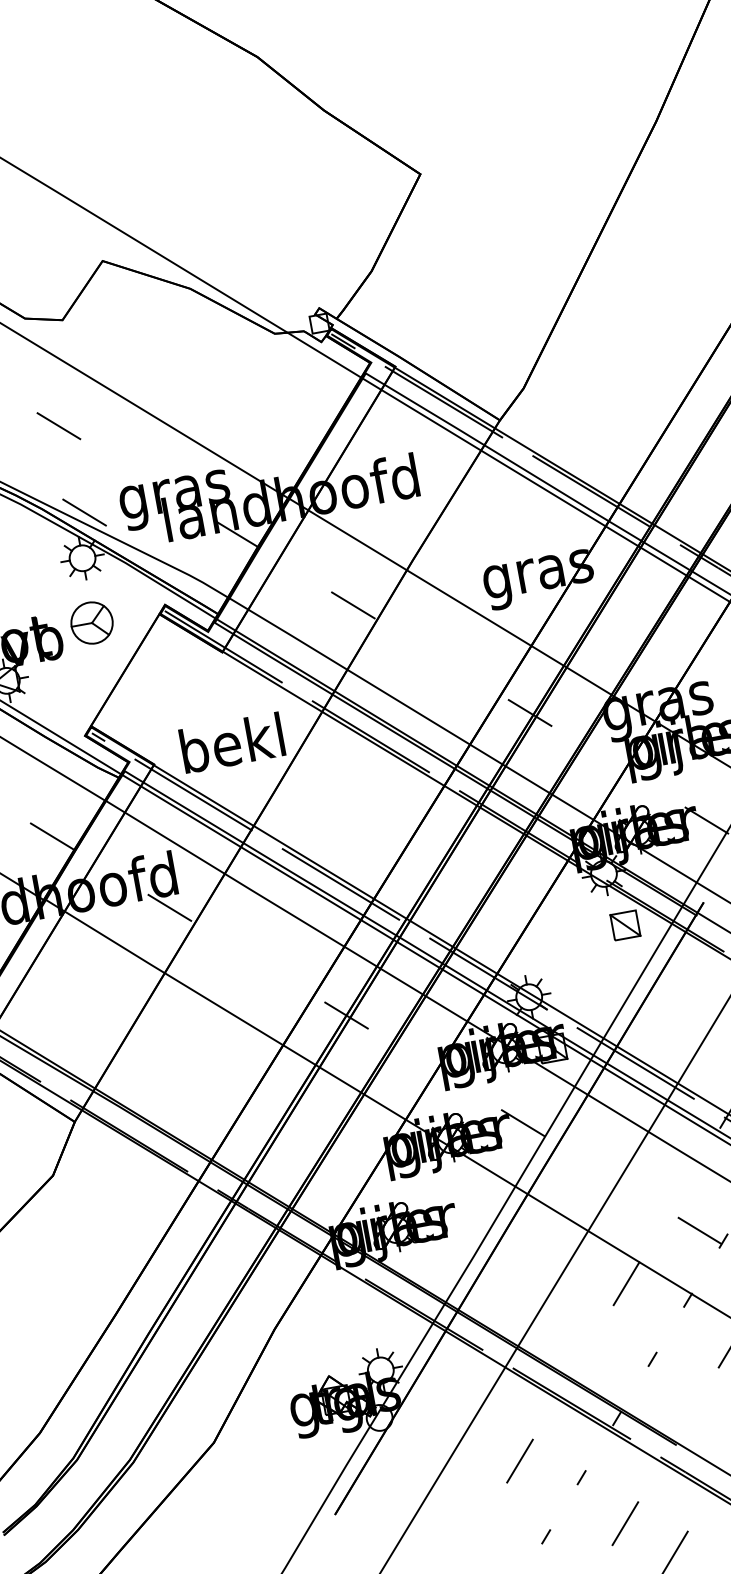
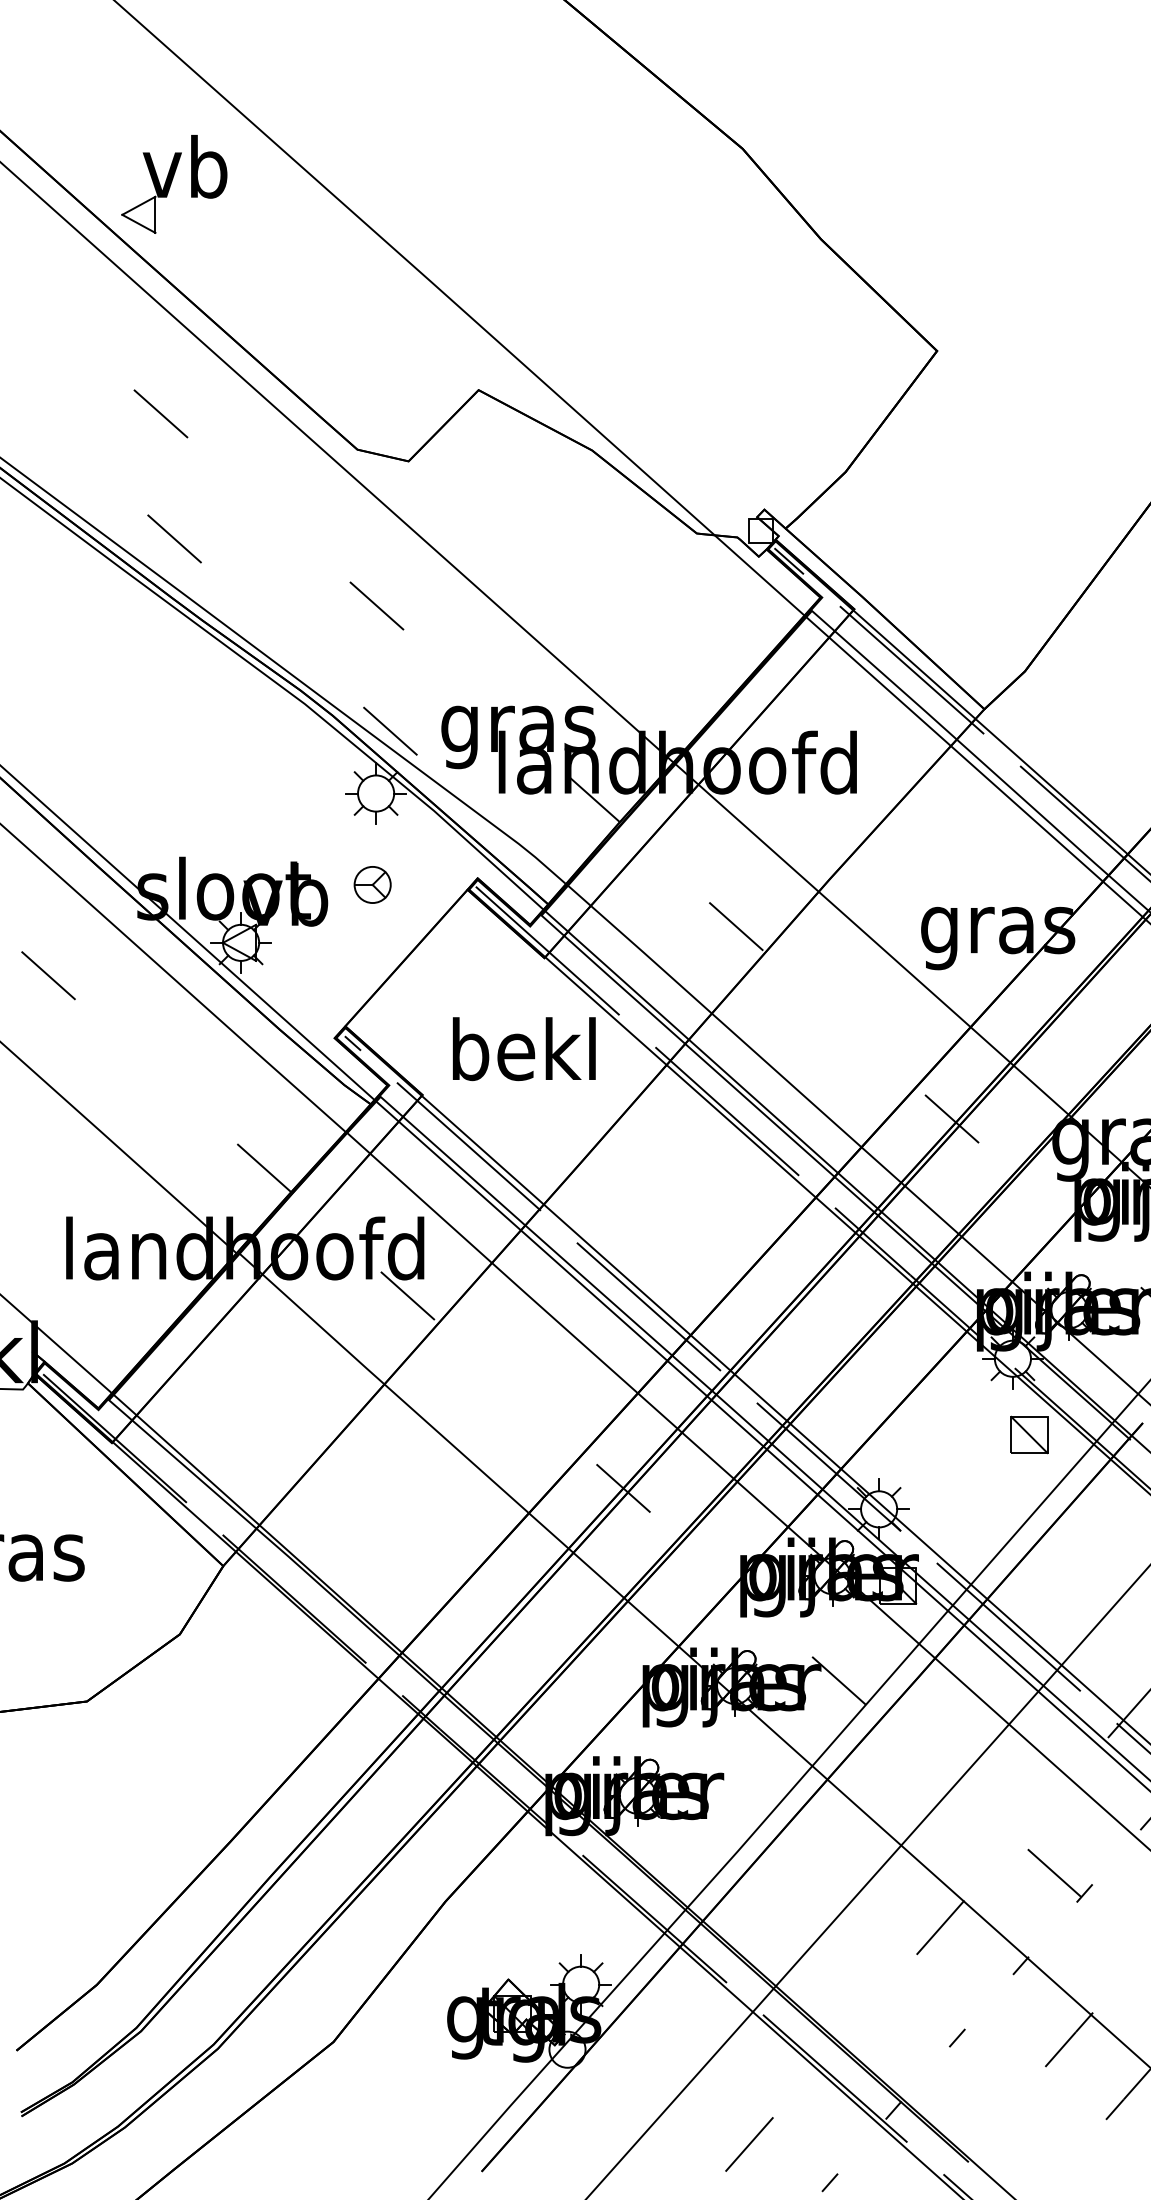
part: (91, 622) -> (372, 884), size x0.62
text: (232, 743) -> (524, 1049), moved

